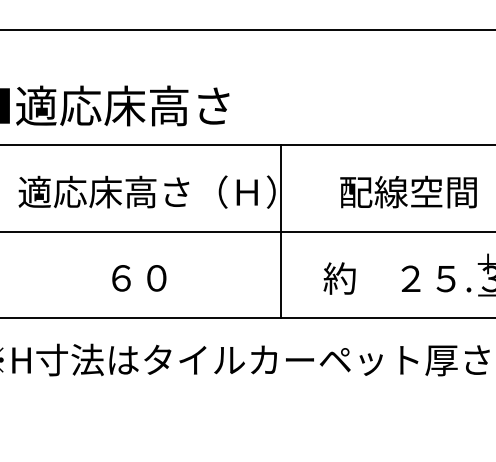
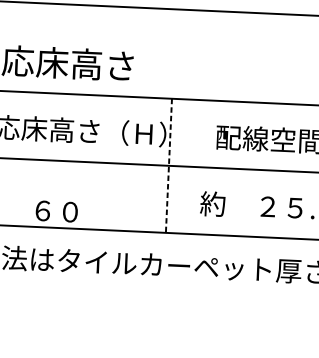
line: (281, 232) -> (169, 166), solid -> dashed
text: (139, 278) -> (56, 211), moved

